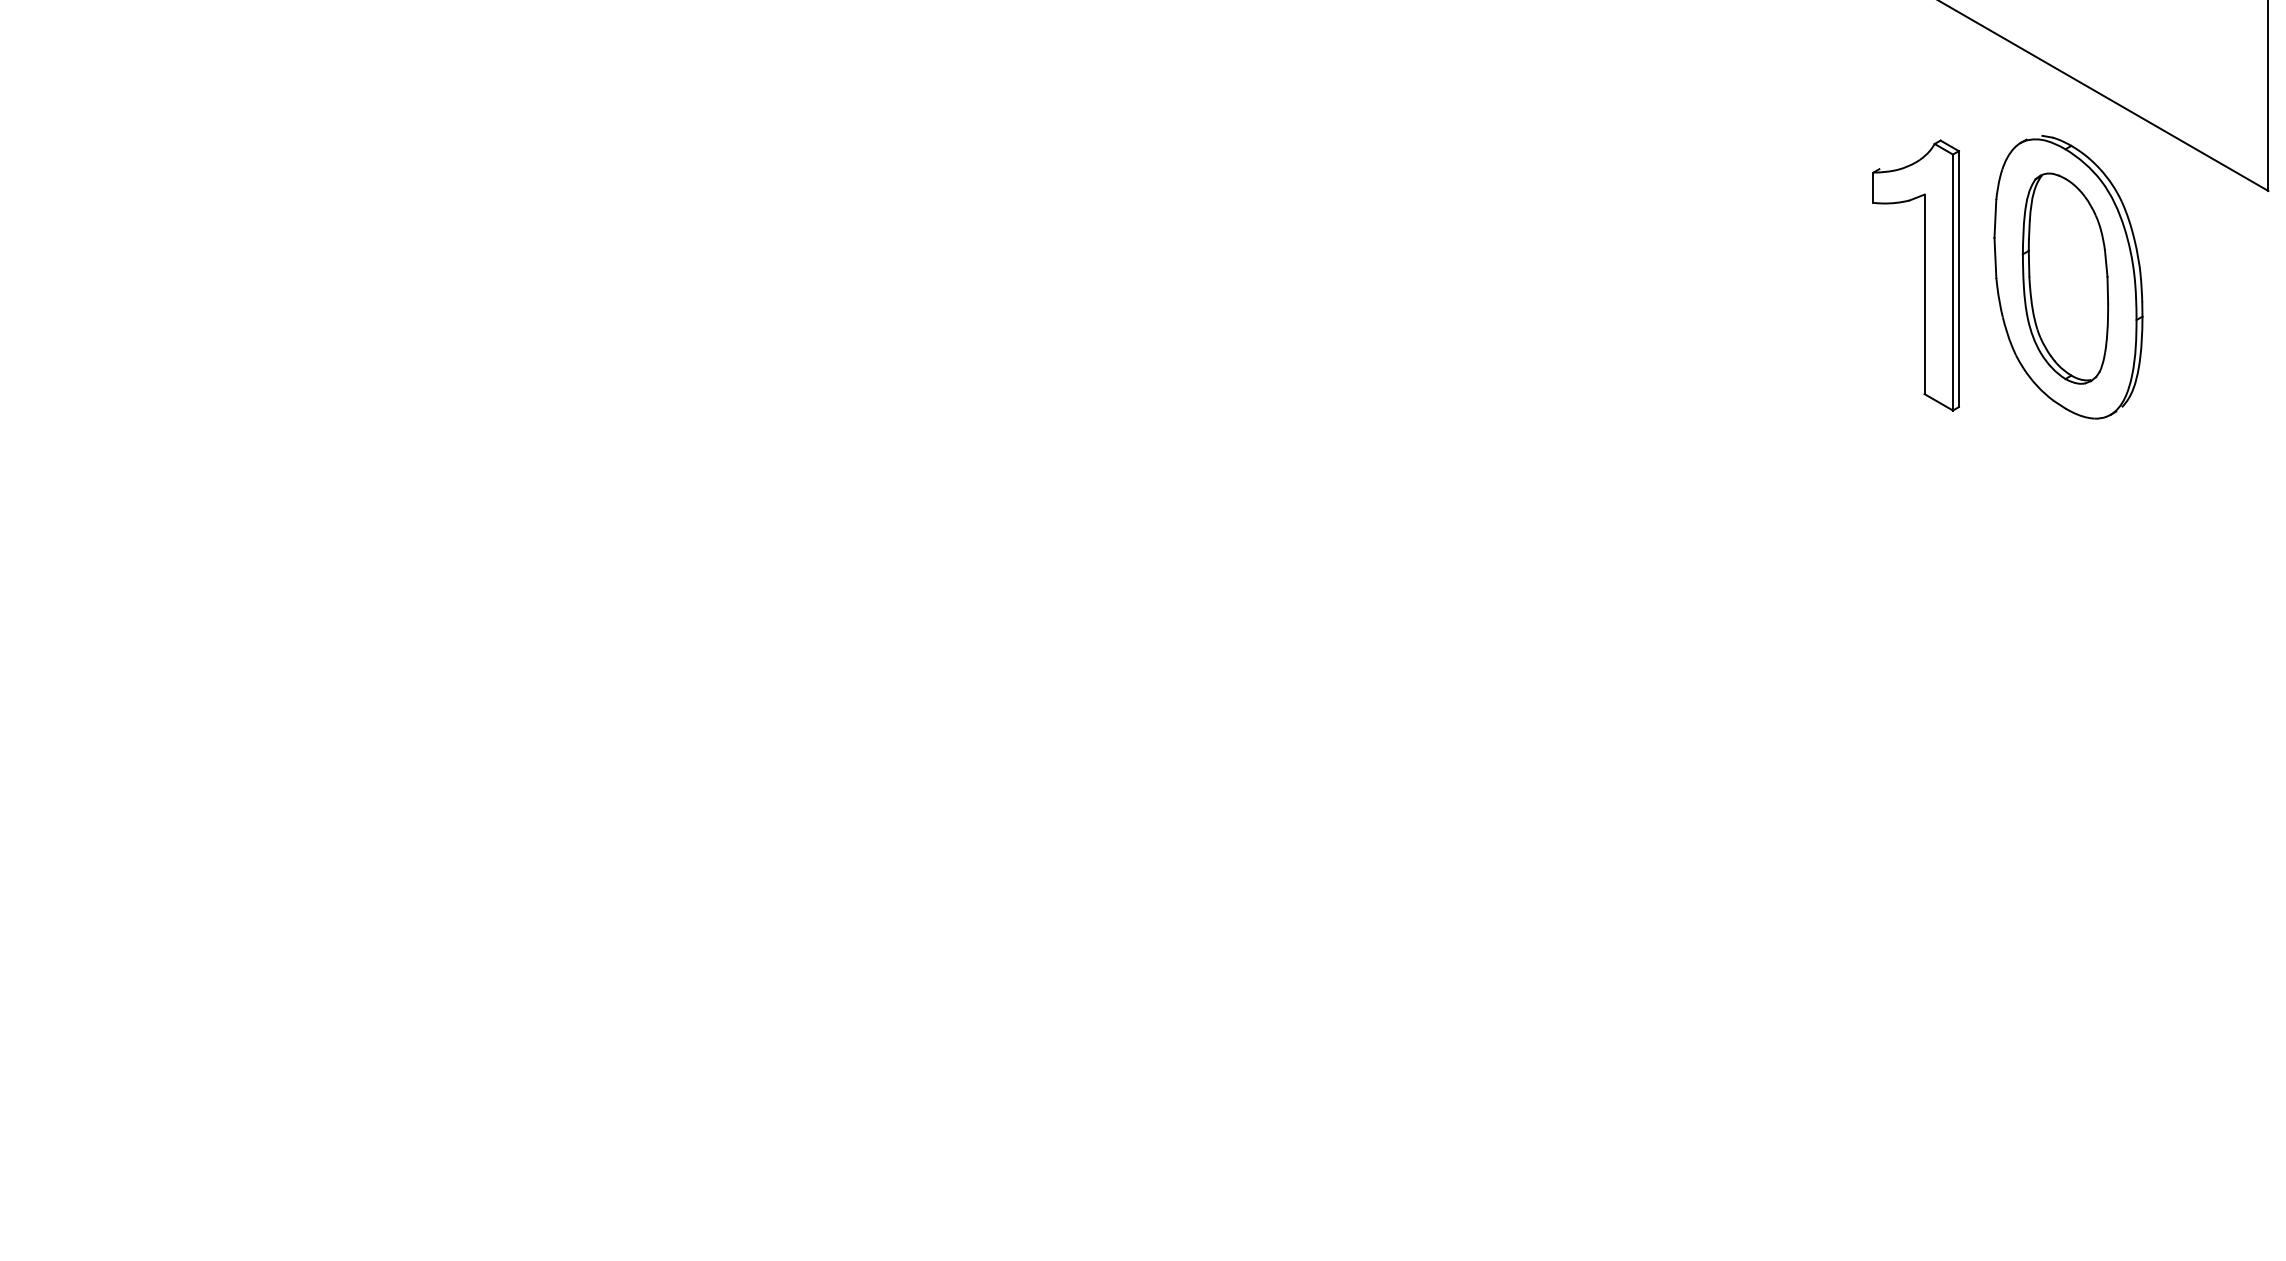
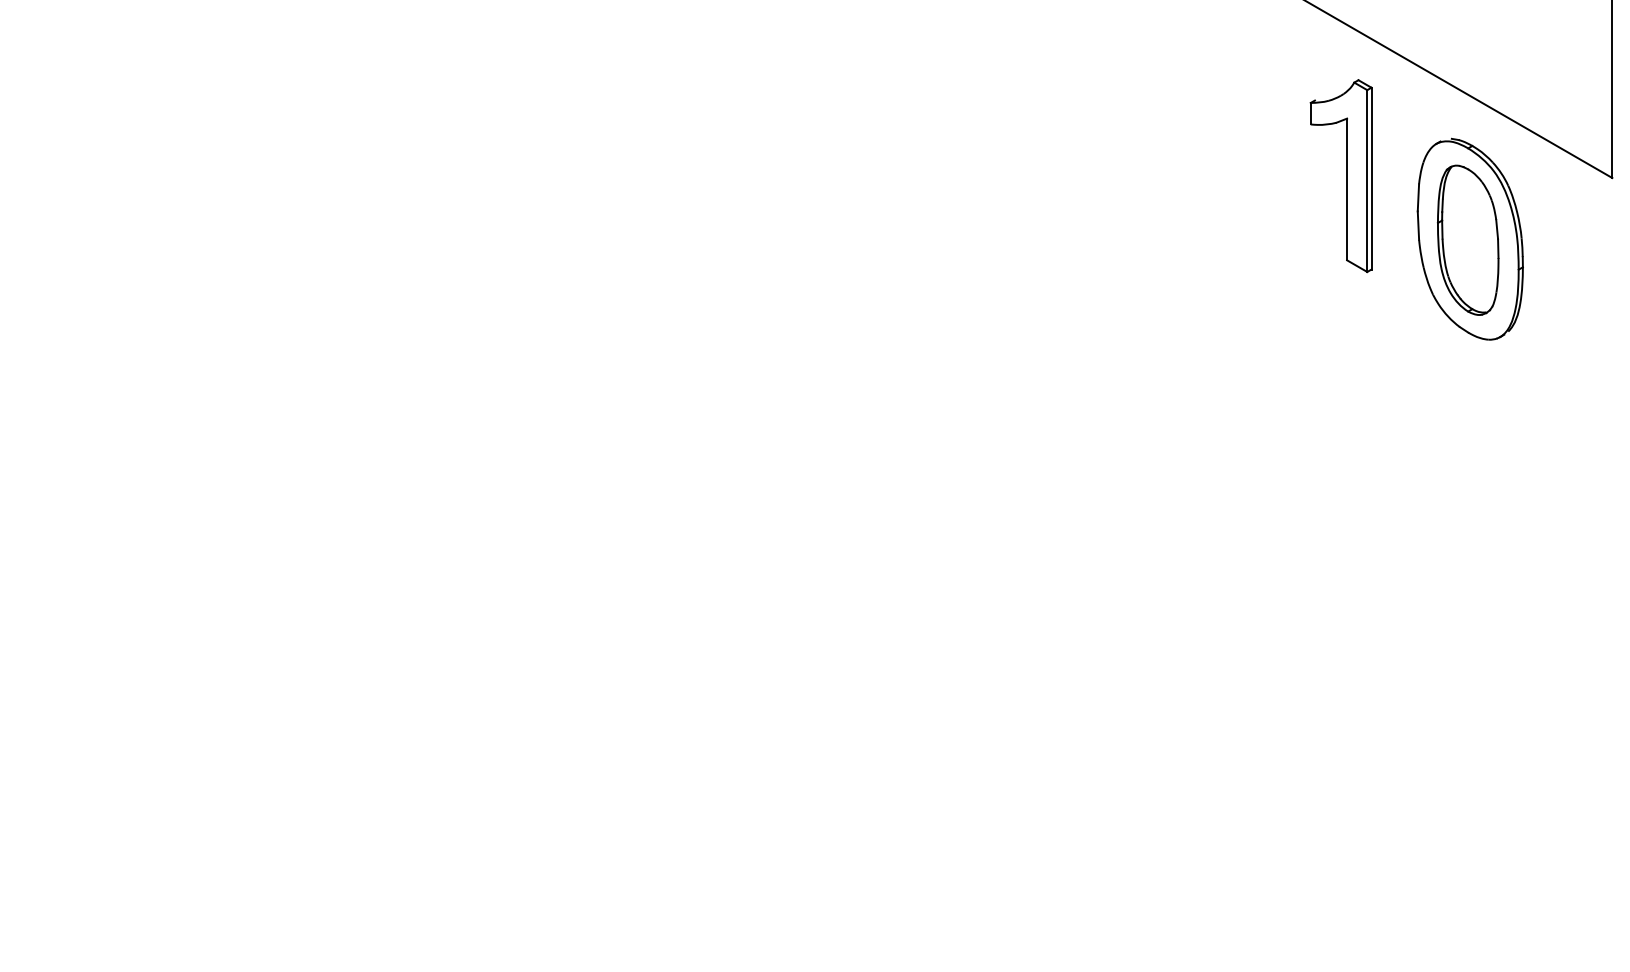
part: (1915, 276) -> (1340, 176), moved

